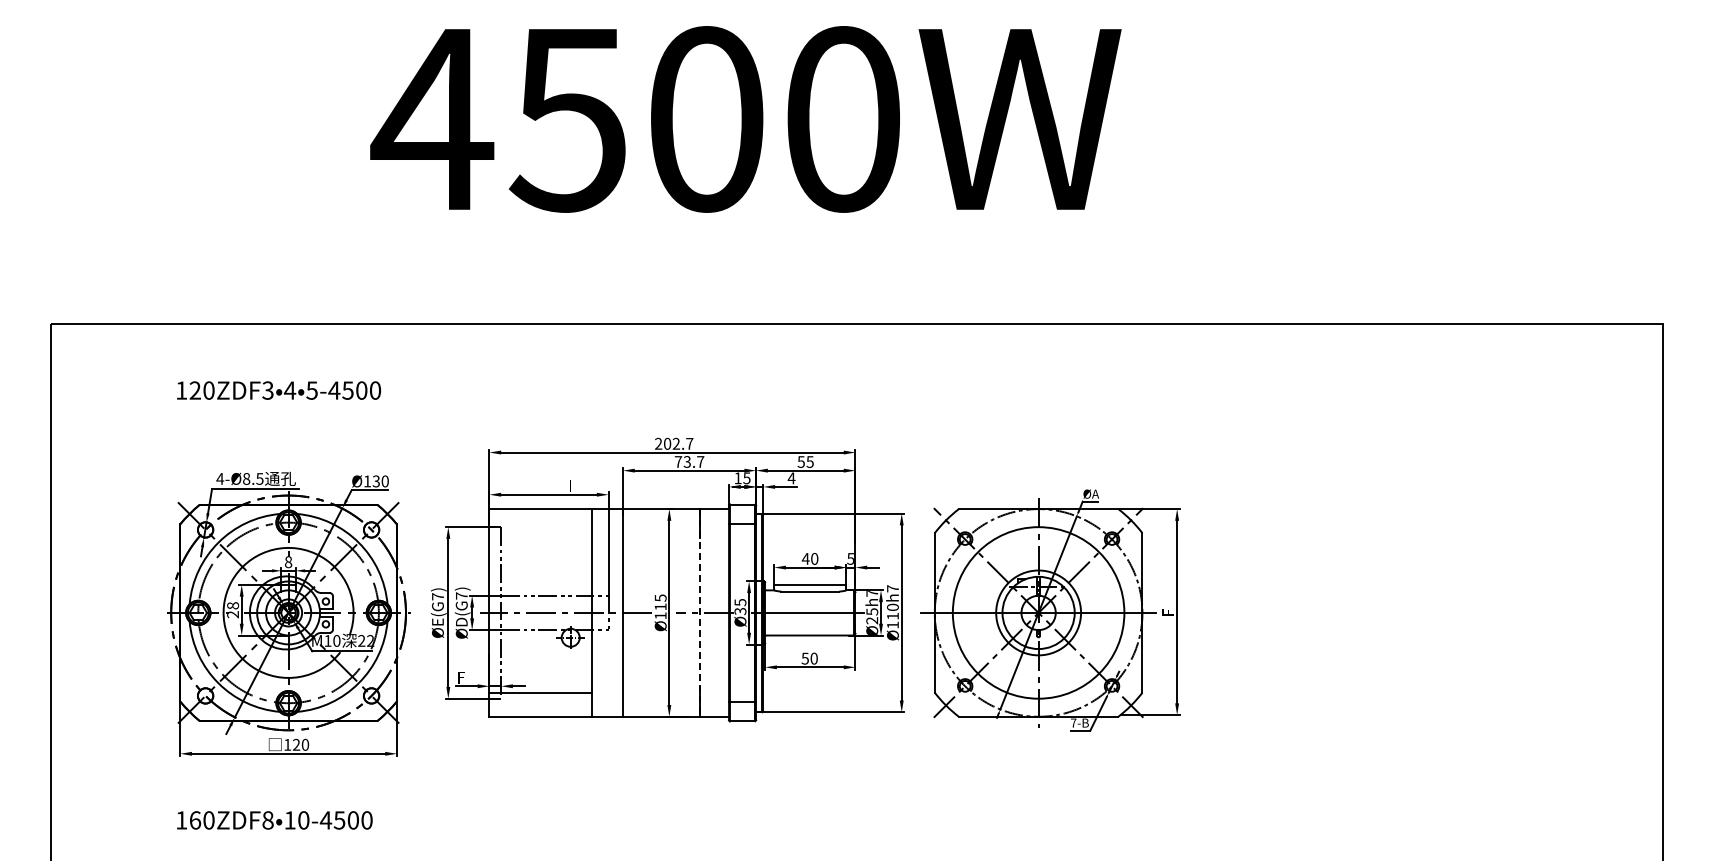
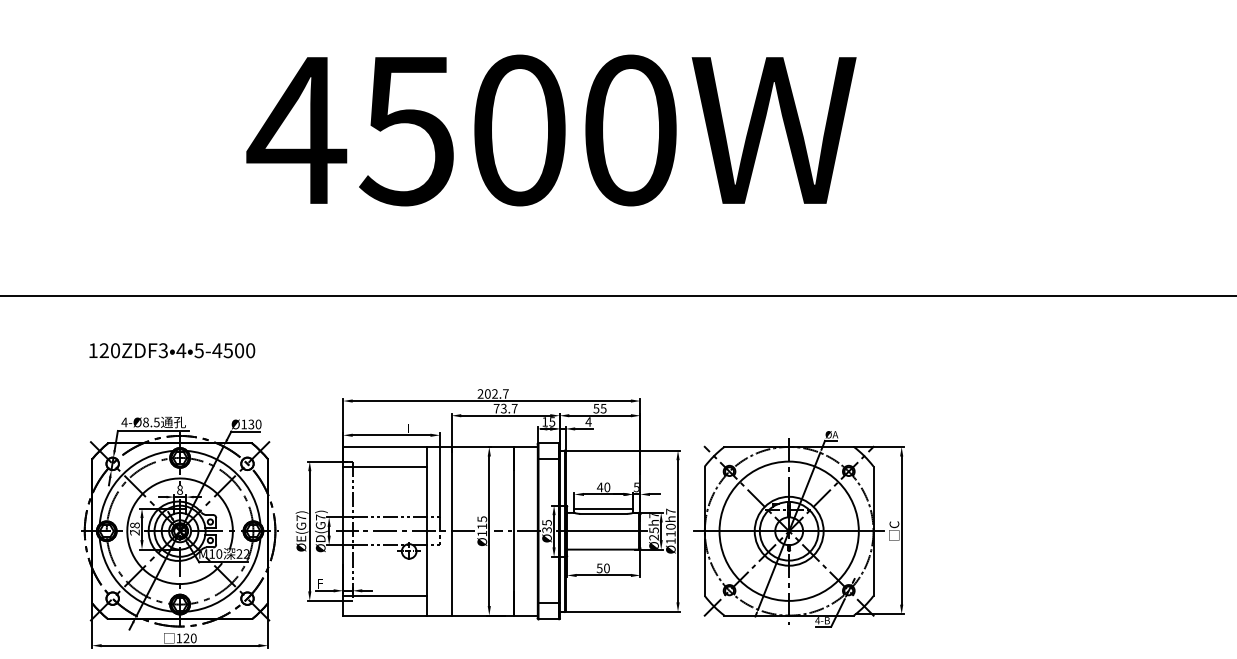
line: (540, 533) -> (384, 466), added
line: (699, 612) -> (513, 530), dashed -> solid
text: (1167, 612) -> (893, 530), F -> □C
text: (1073, 722) -> (817, 620), 7-B -> 4-B

